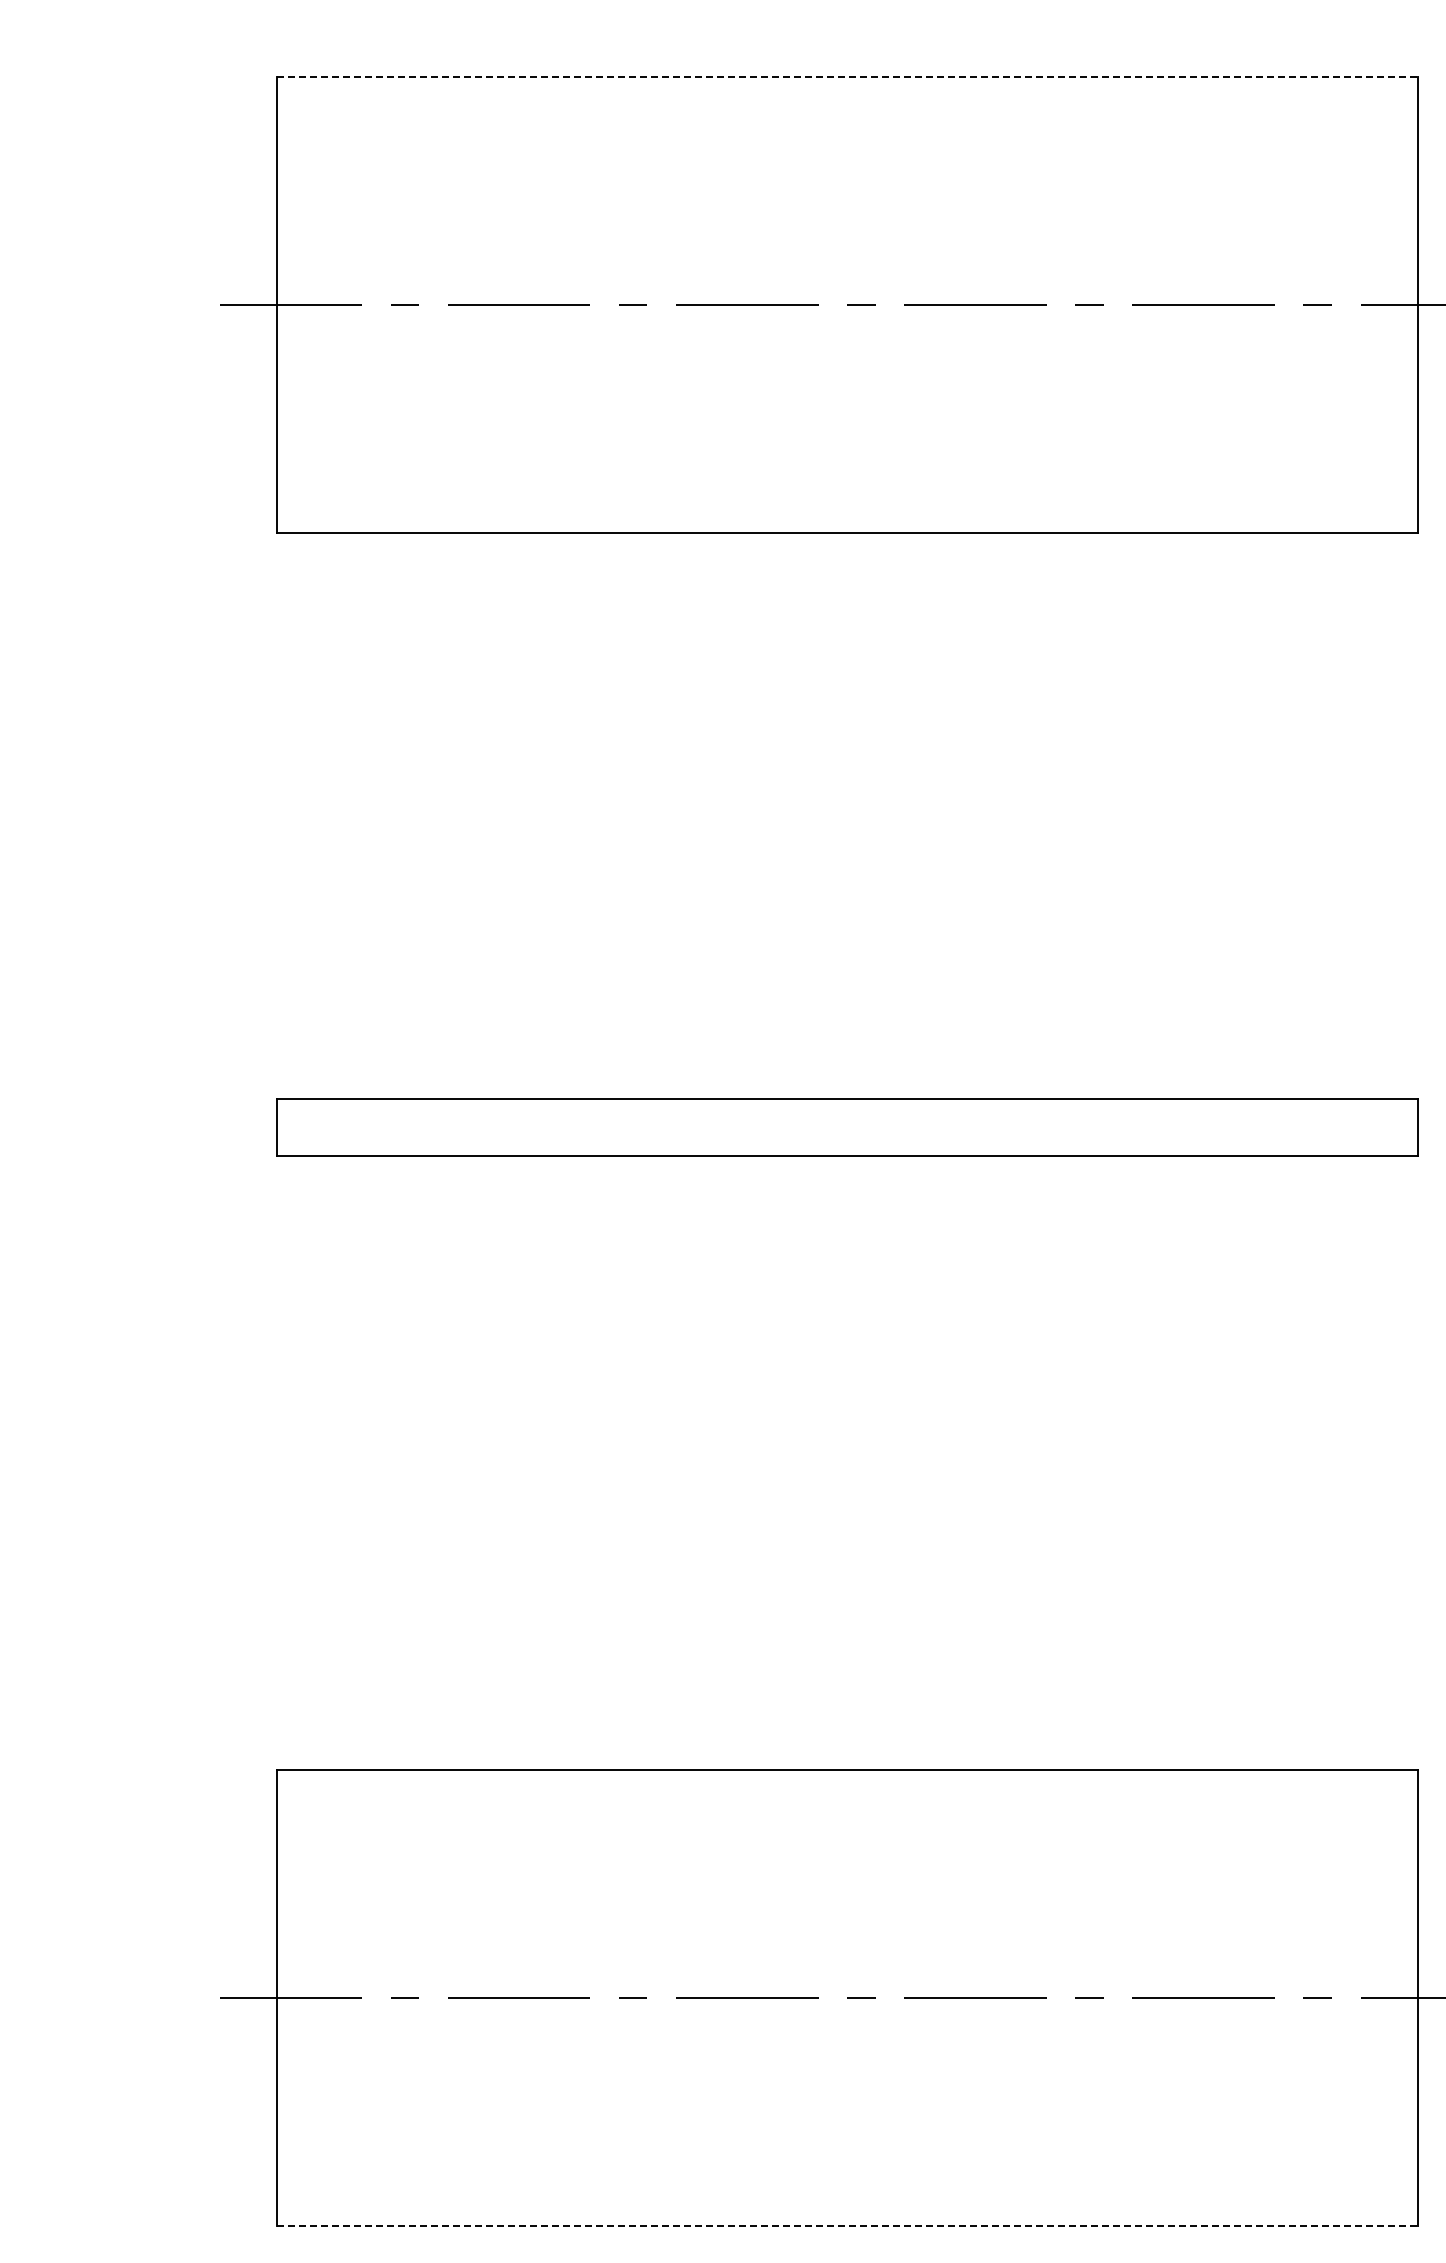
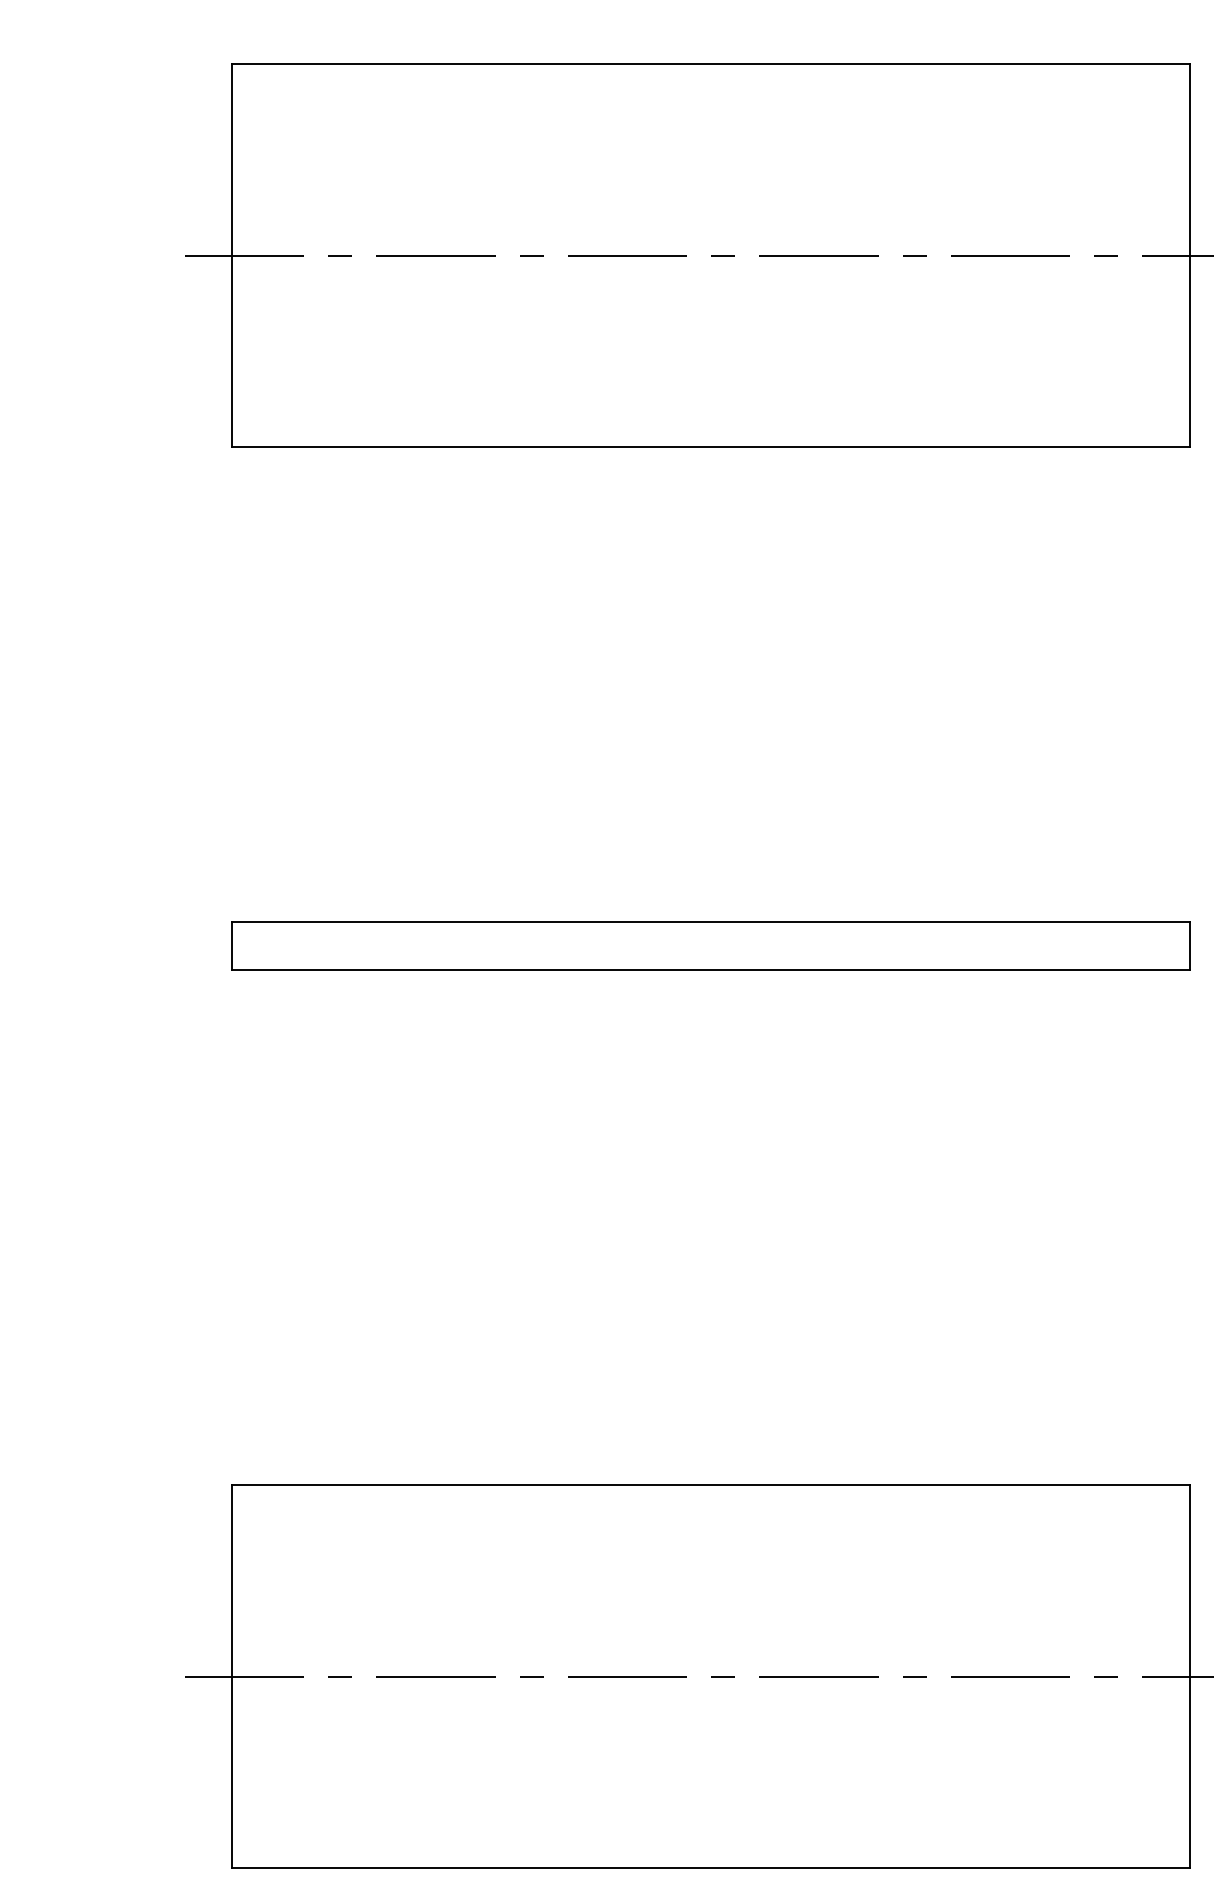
line: (847, 76) -> (711, 63), dashed -> solid
line: (847, 2226) -> (711, 1868), dashed -> solid

